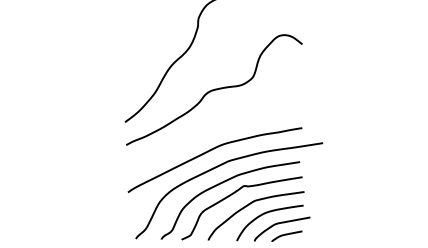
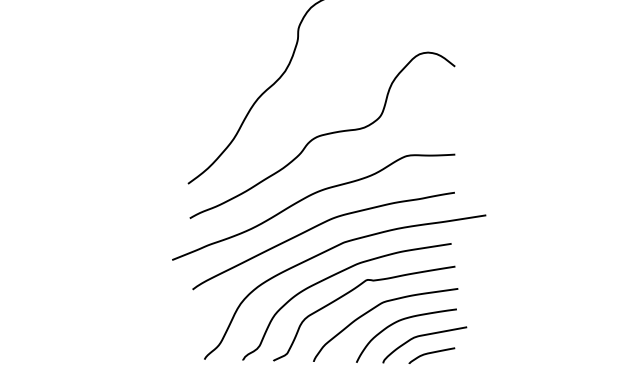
curve: (205, 131) -> (309, 197), added

